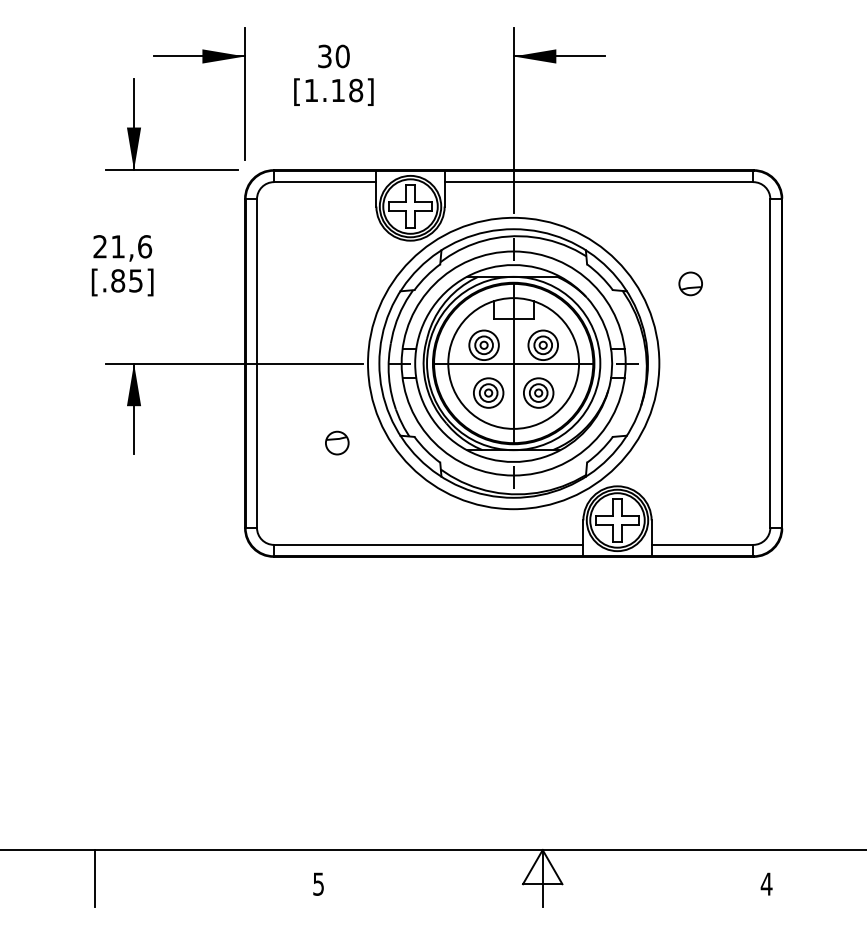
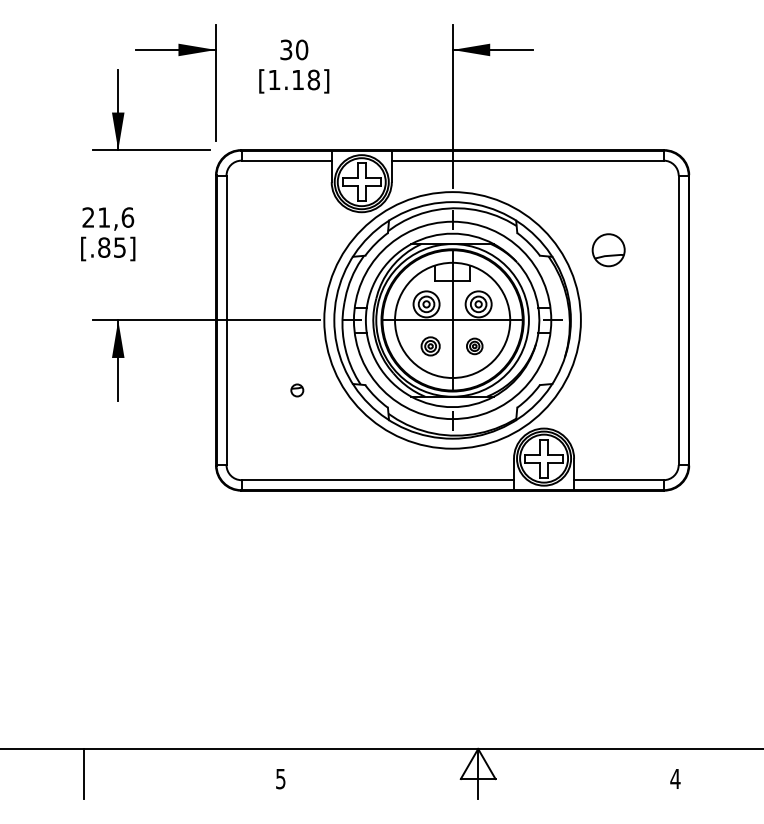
part: (690, 283) -> (608, 249), size x1.6
part: (488, 392) -> (430, 345), size x0.7
part: (538, 392) -> (474, 345), size x0.6
part: (337, 442) -> (297, 389), size x0.6

